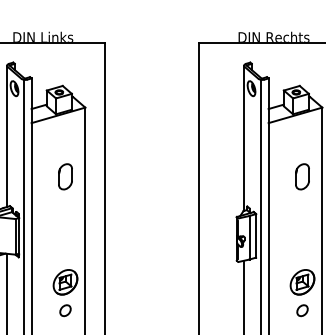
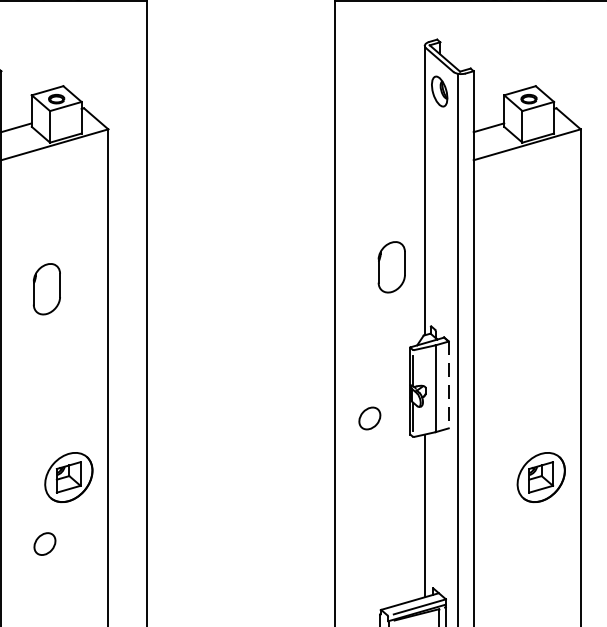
part: (65, 176) -> (46, 288), moved
part: (302, 176) -> (391, 266), moved
line: (256, 235) -> (449, 384), solid -> dashed
part: (65, 310) -> (44, 543), moved
part: (302, 310) -> (369, 418), moved

